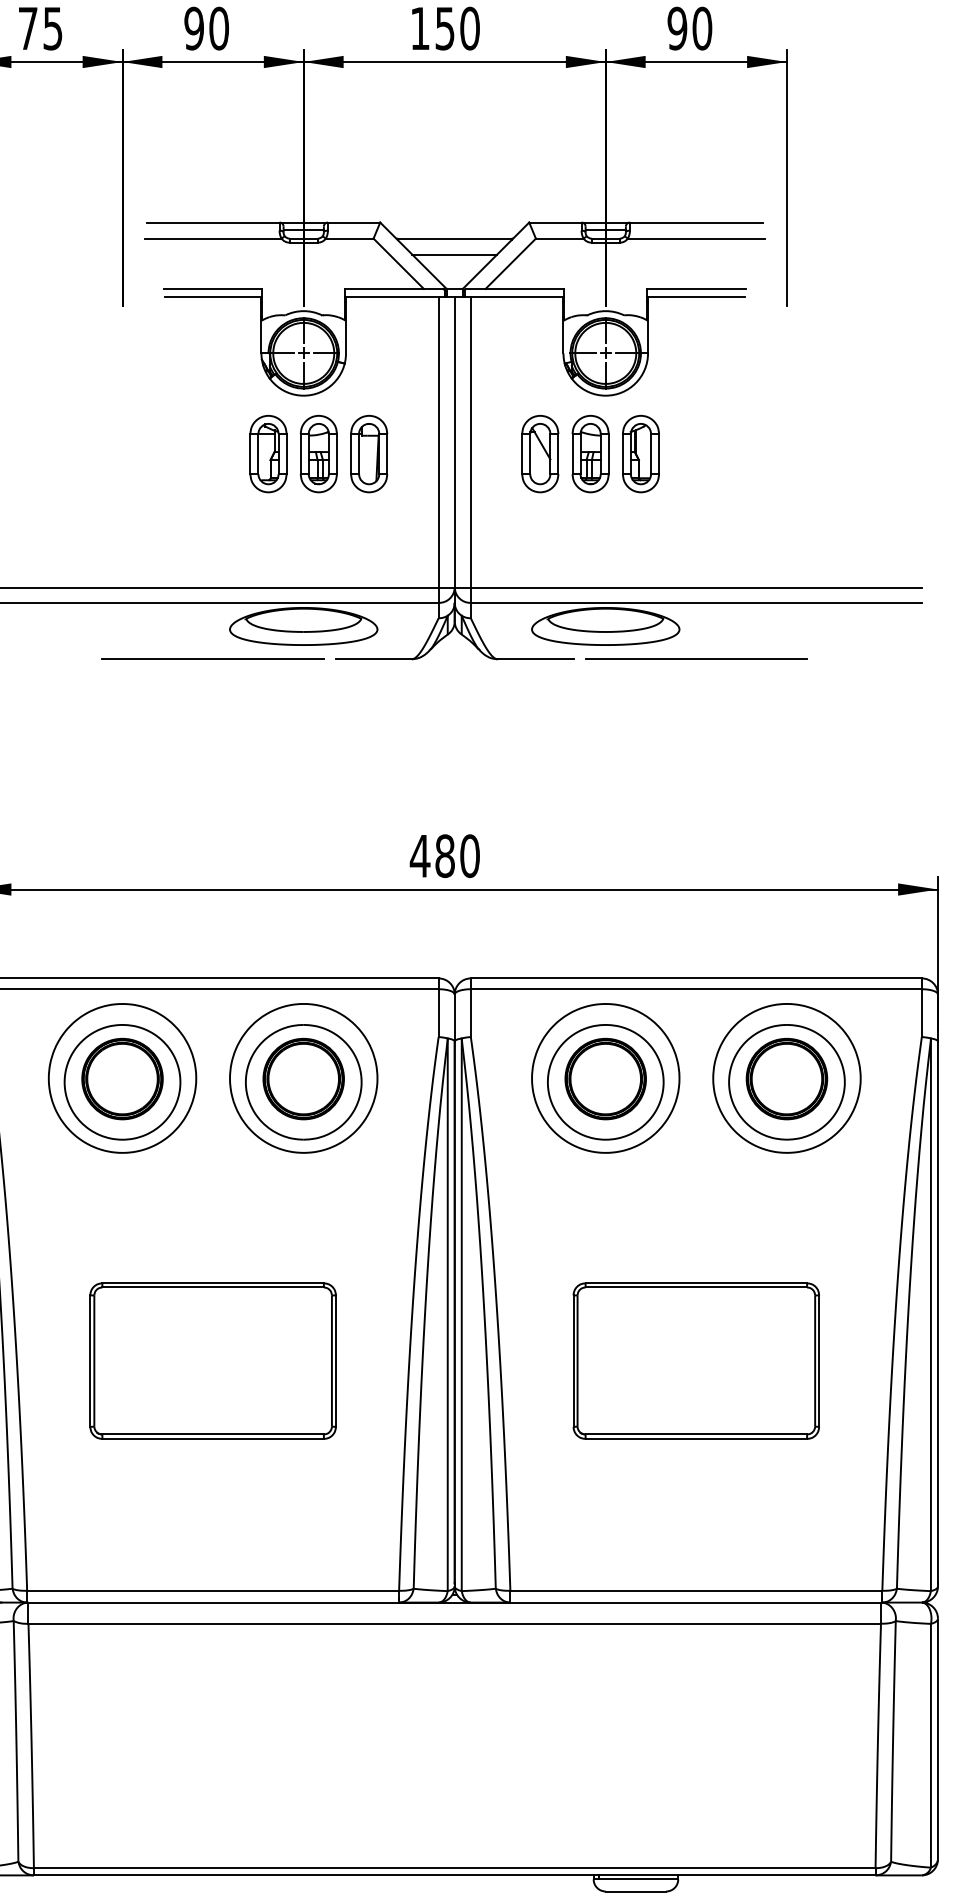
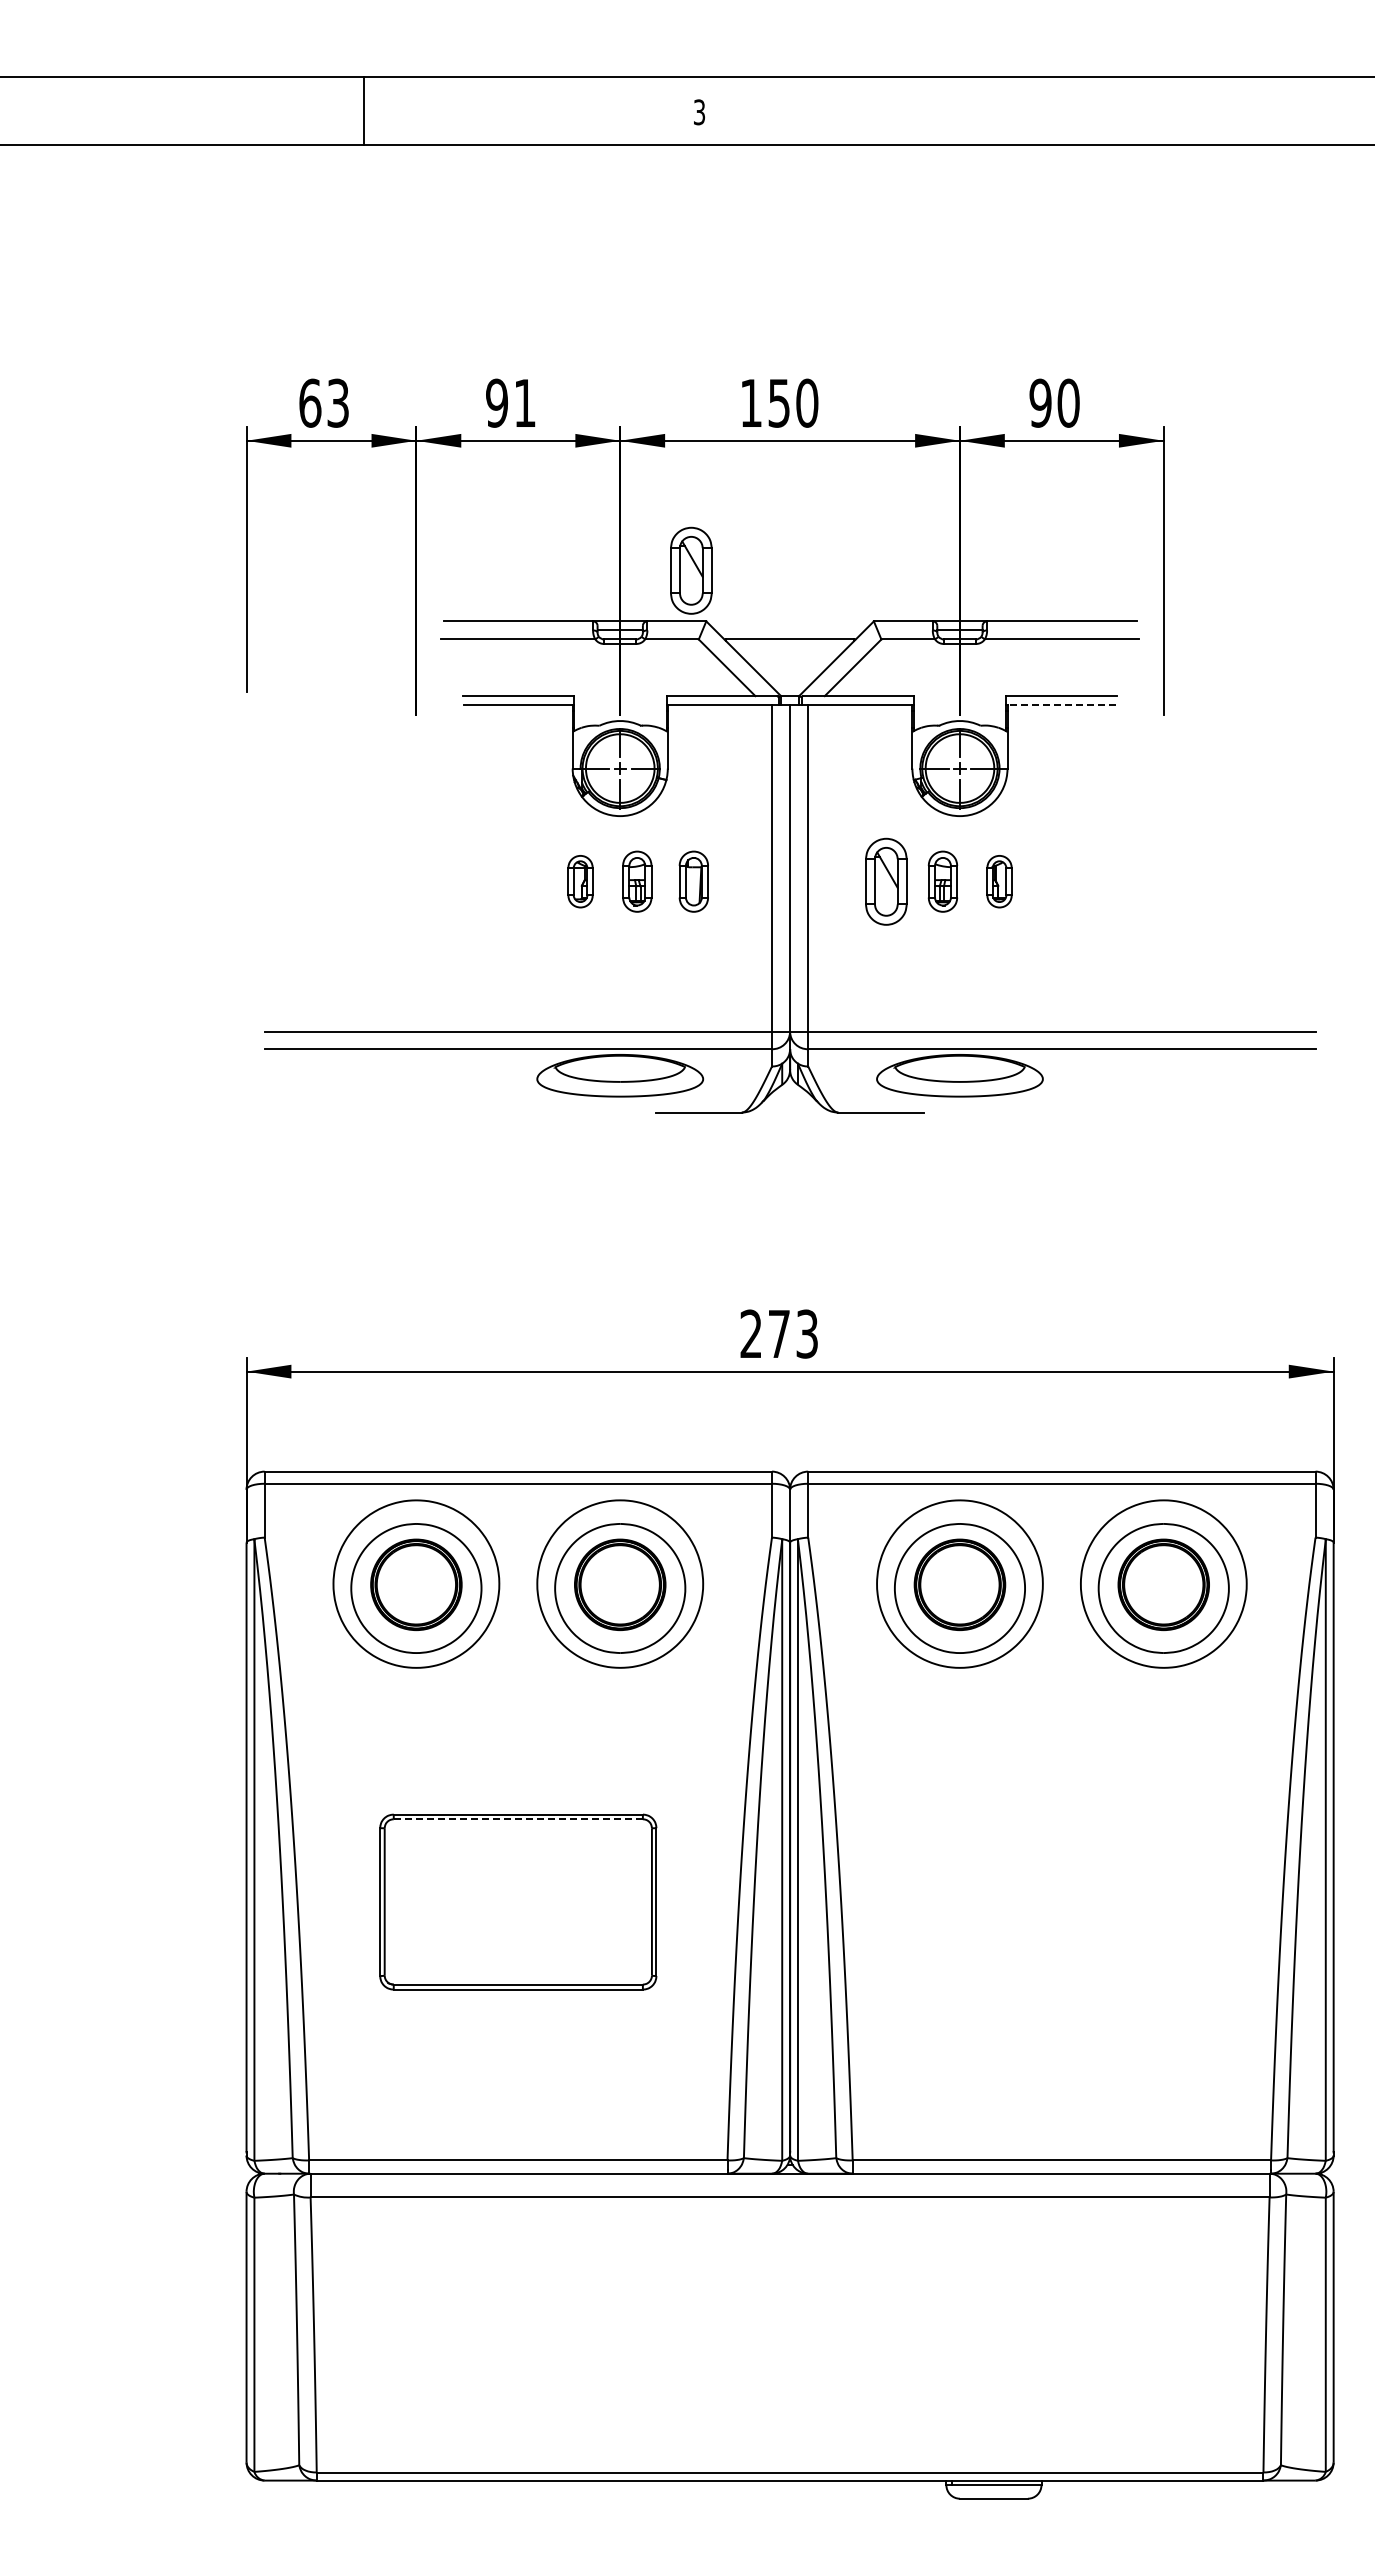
text: (39, 27) -> (323, 402), 75 -> 63
text: (219, 27) -> (525, 402), 90 -> 91
part: (367, 177) -> (691, 570), added
line: (454, 254) -> (789, 657), removed
line: (696, 297) -> (1061, 705), solid -> dashed
part: (268, 453) -> (580, 881), size x0.6
part: (319, 453) -> (637, 881), size x0.7
part: (368, 453) -> (693, 881), size x0.7
part: (590, 453) -> (942, 881), size x0.7
part: (640, 453) -> (999, 881), size x0.6
line: (212, 658) -> (517, 1111), removed
line: (696, 658) -> (1061, 1111), removed
text: (444, 855) -> (778, 1333), 480 -> 273
line: (213, 1287) -> (518, 1819), solid -> dashed
part: (696, 1360) -> (1061, 1901), removed

